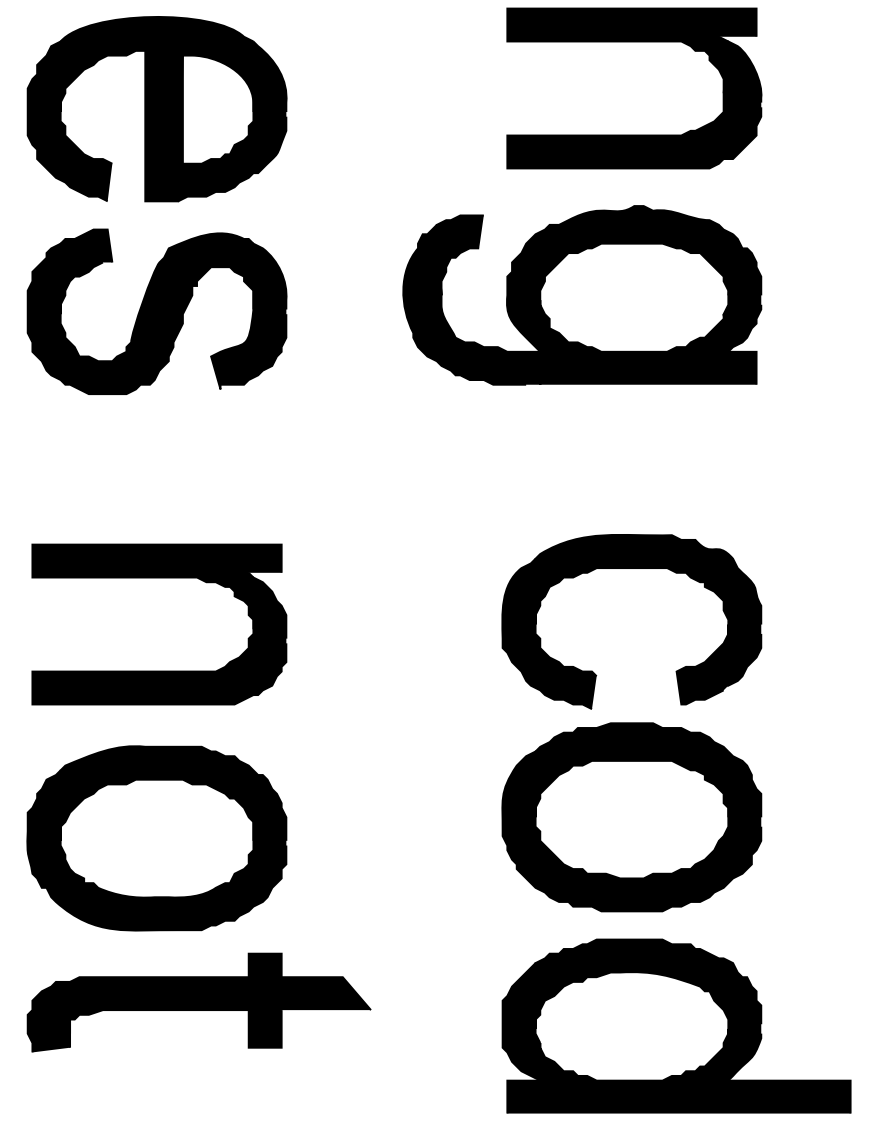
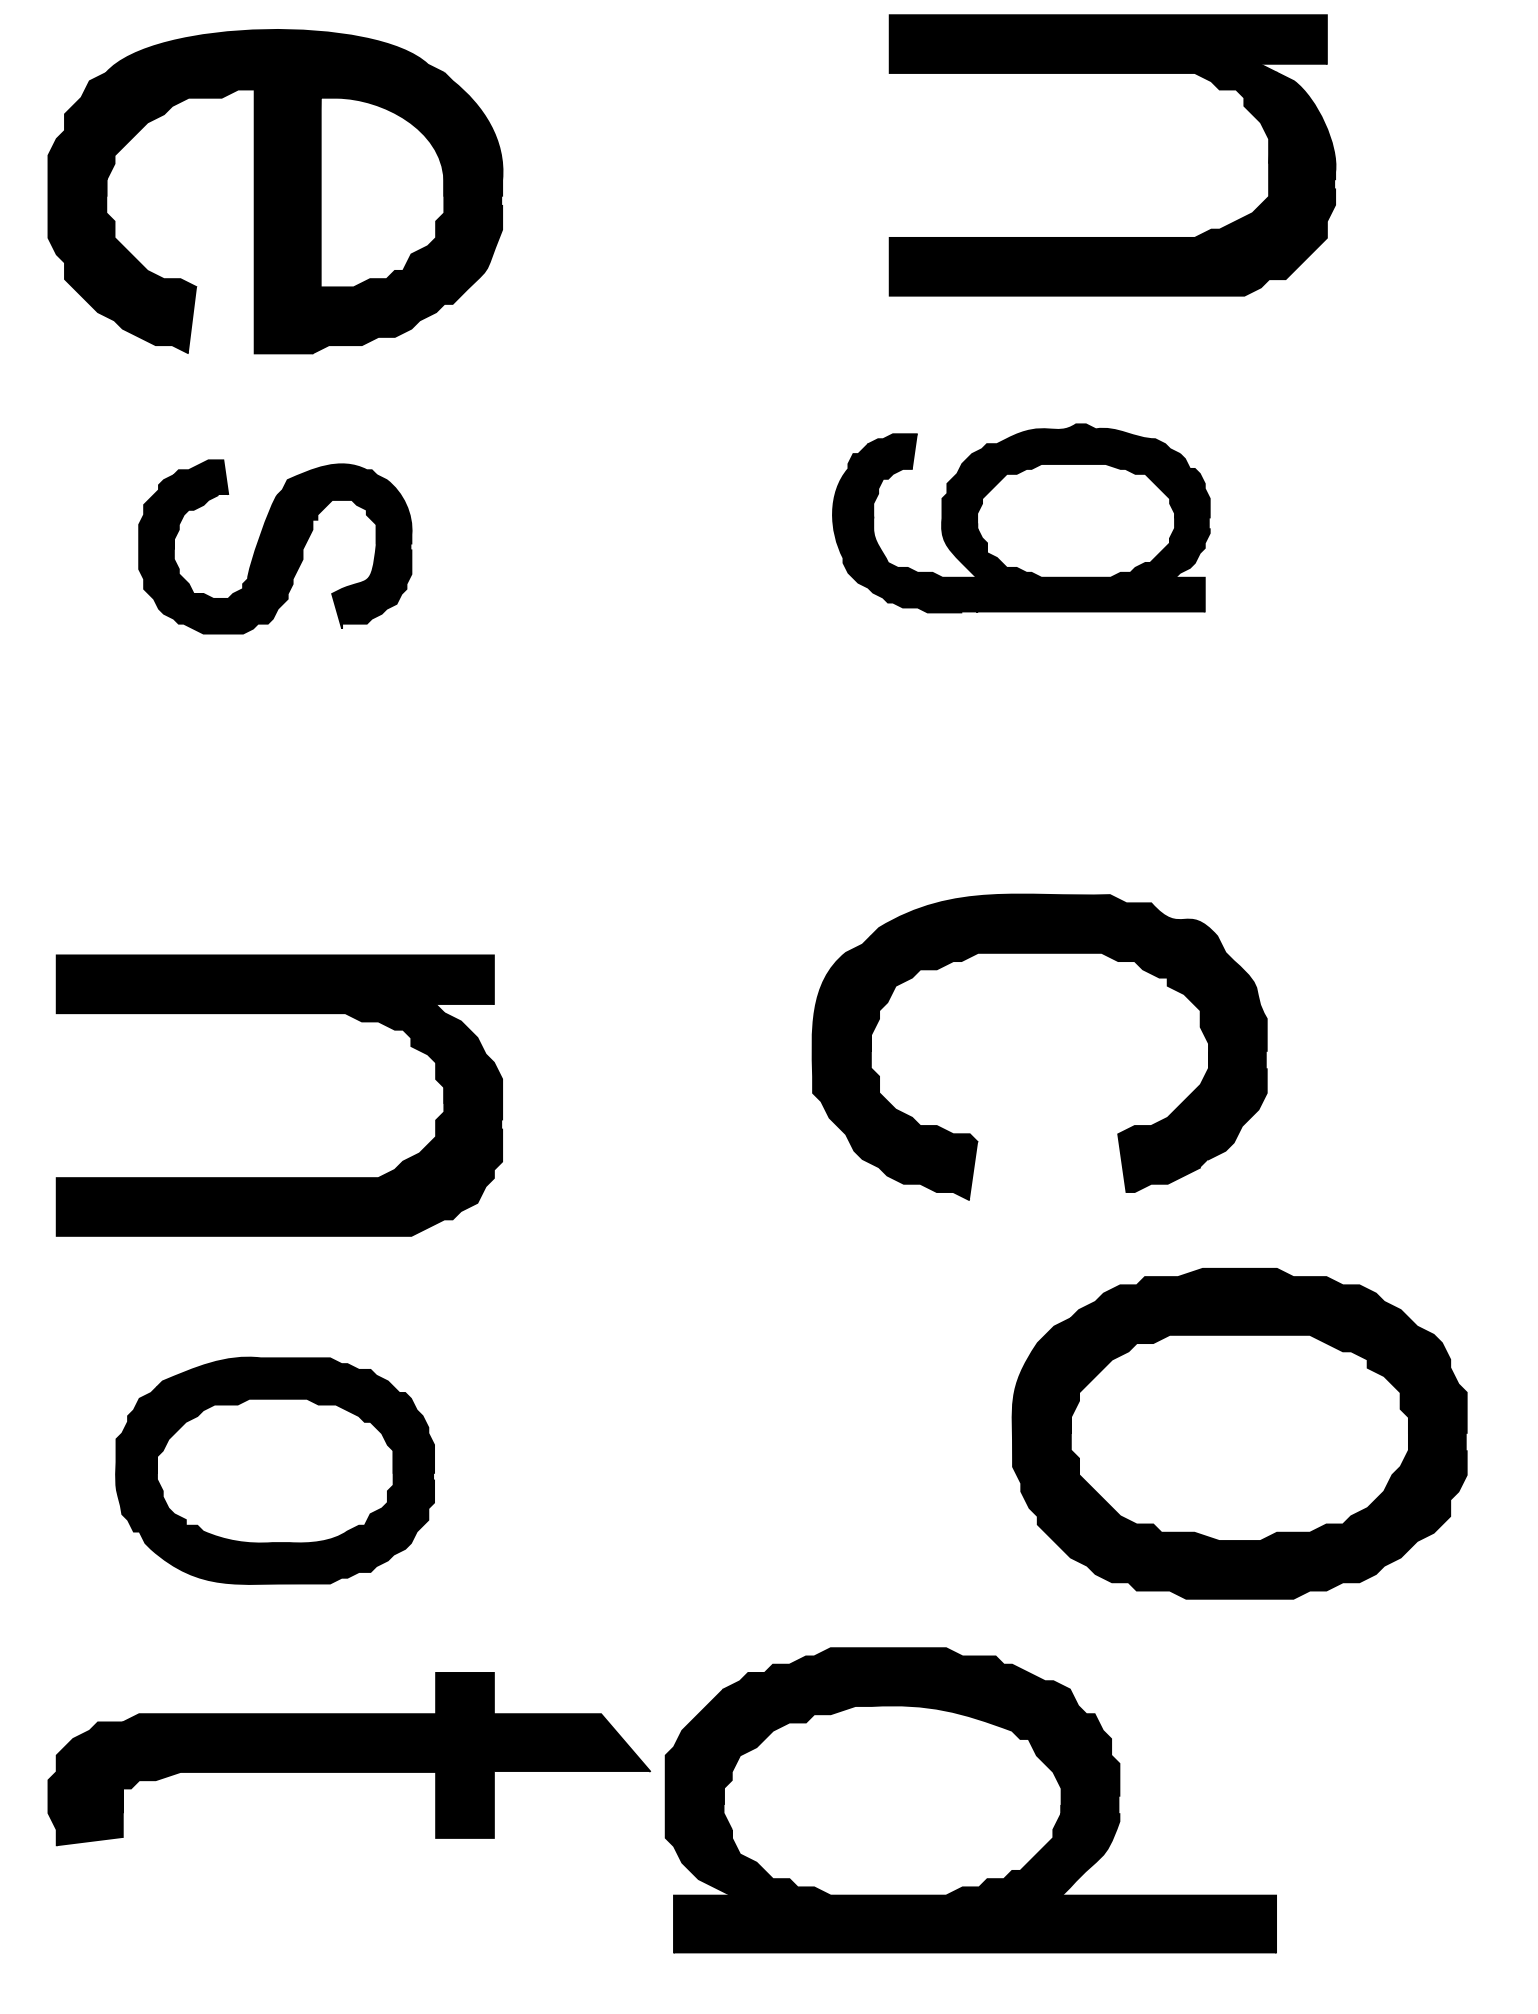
part: (582, 295) -> (1021, 518), size x0.6
part: (156, 311) -> (274, 546), size x0.6
part: (631, 568) -> (1039, 953), moved
part: (631, 817) -> (1239, 1434), moved
part: (156, 838) -> (274, 1470), size x0.7
part: (676, 1025) -> (970, 1798), moved

